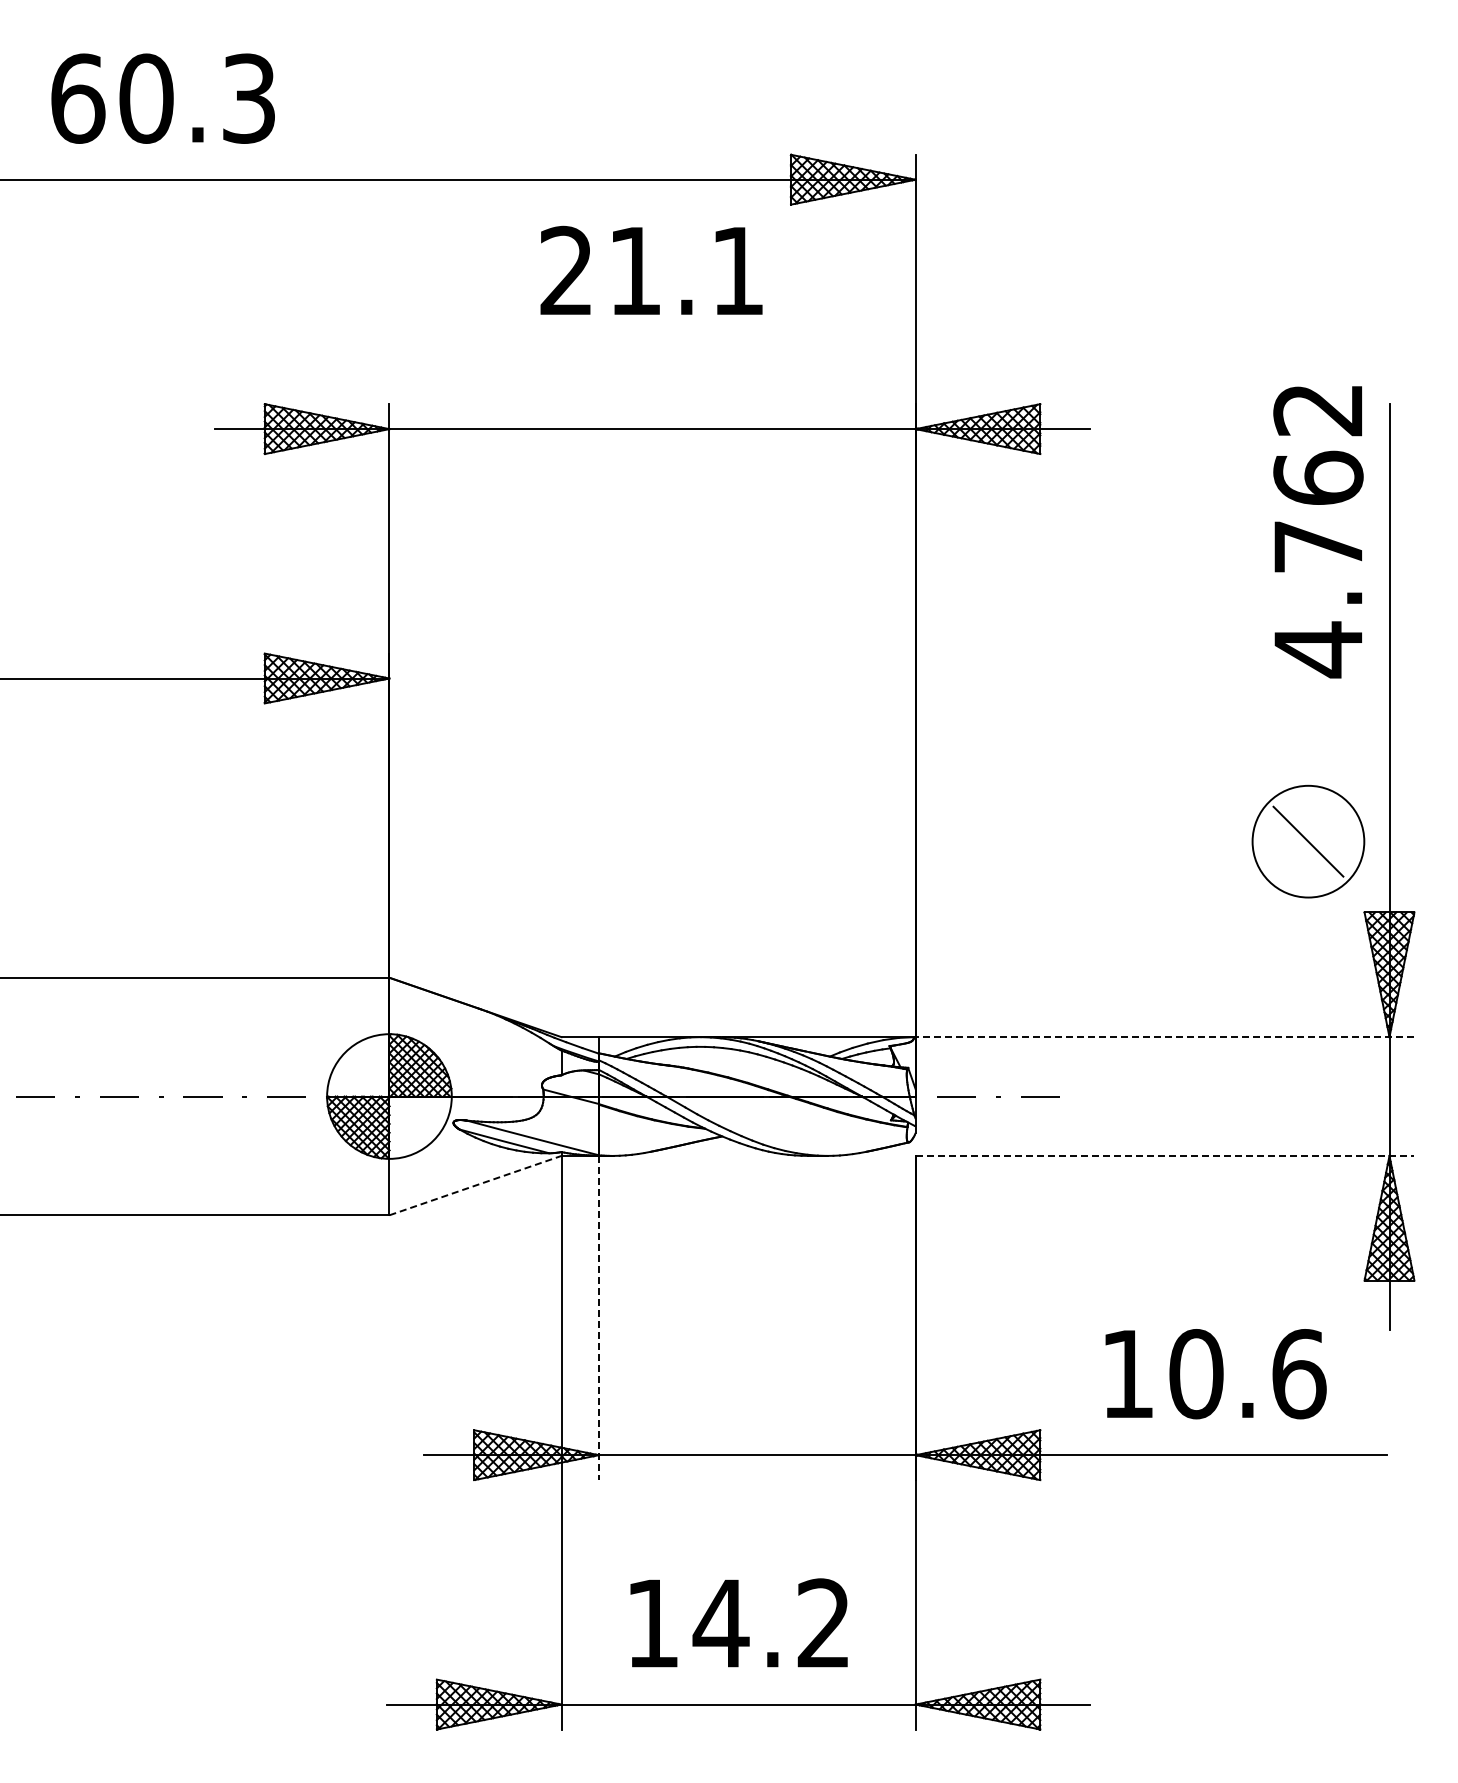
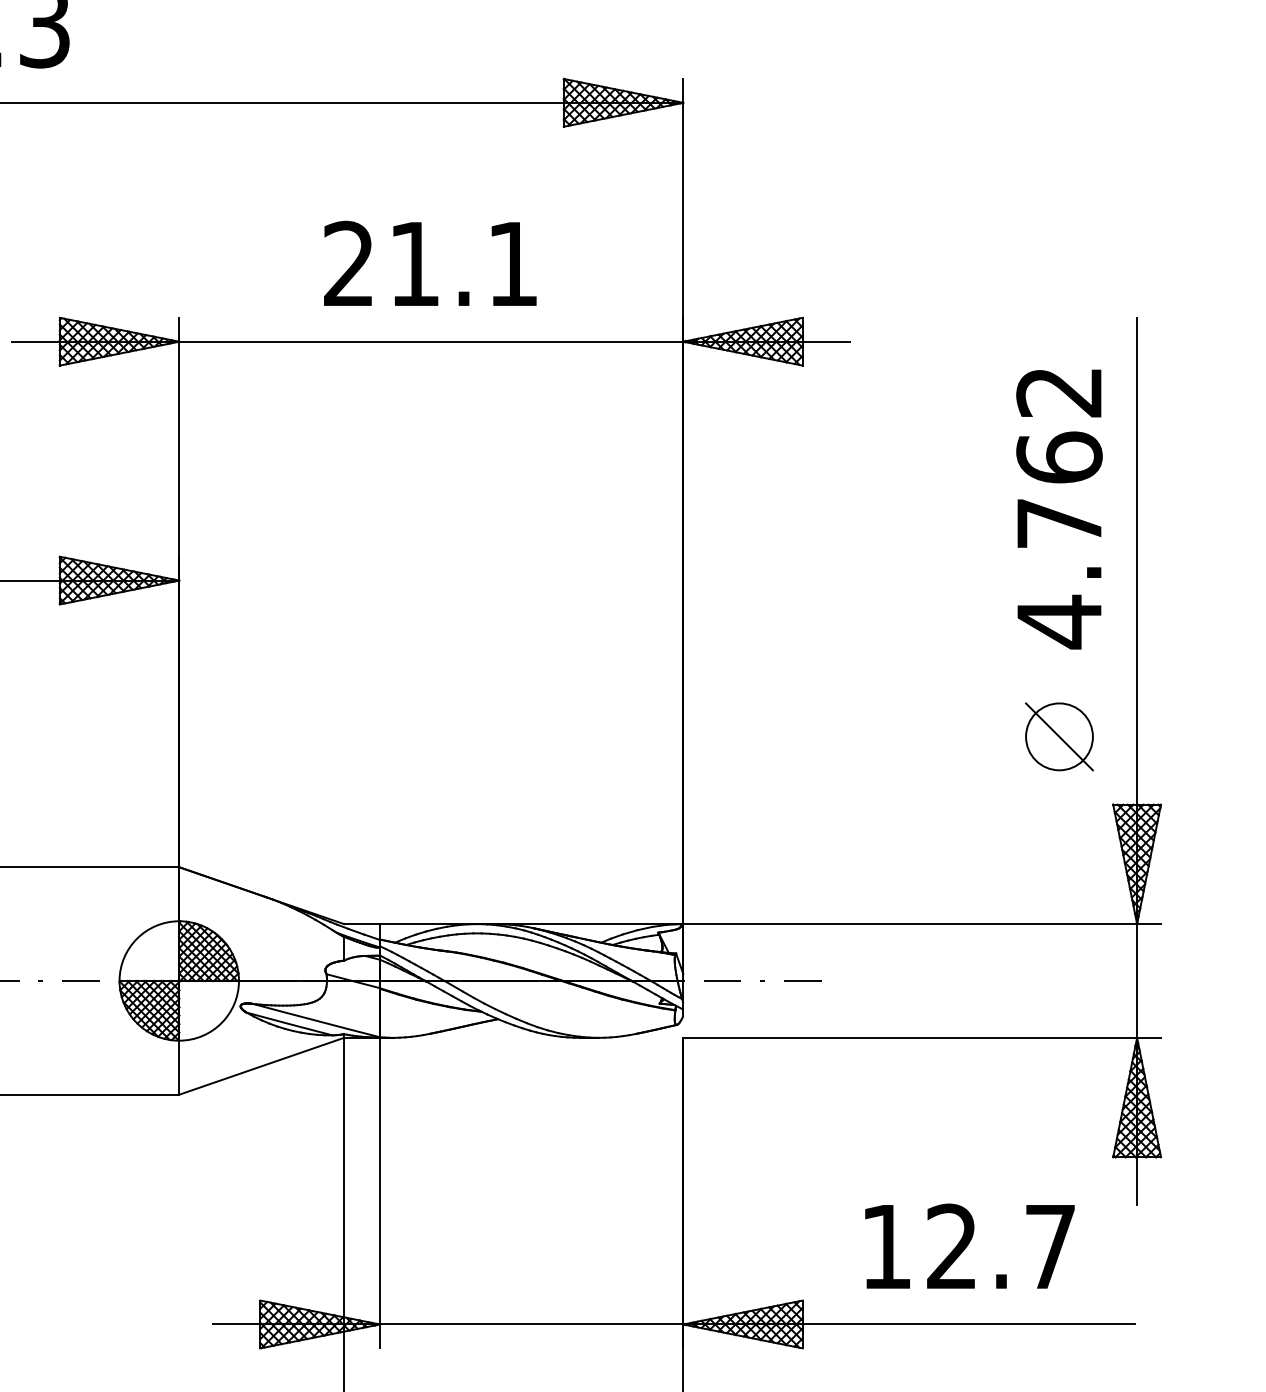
text: (651, 269) -> (430, 262), moved
text: (1318, 532) -> (1059, 509), moved
circle: (1308, 841) -> (1059, 736), size x0.62
line: (1164, 1037) -> (921, 924), dashed -> solid
line: (1165, 1155) -> (922, 1037), dashed -> solid
line: (475, 1185) -> (261, 1066), dashed -> solid
line: (598, 1318) -> (379, 1193), dashed -> solid
text: (1247, 1374) -> (1001, 1247), 10.6 -> 12.7

